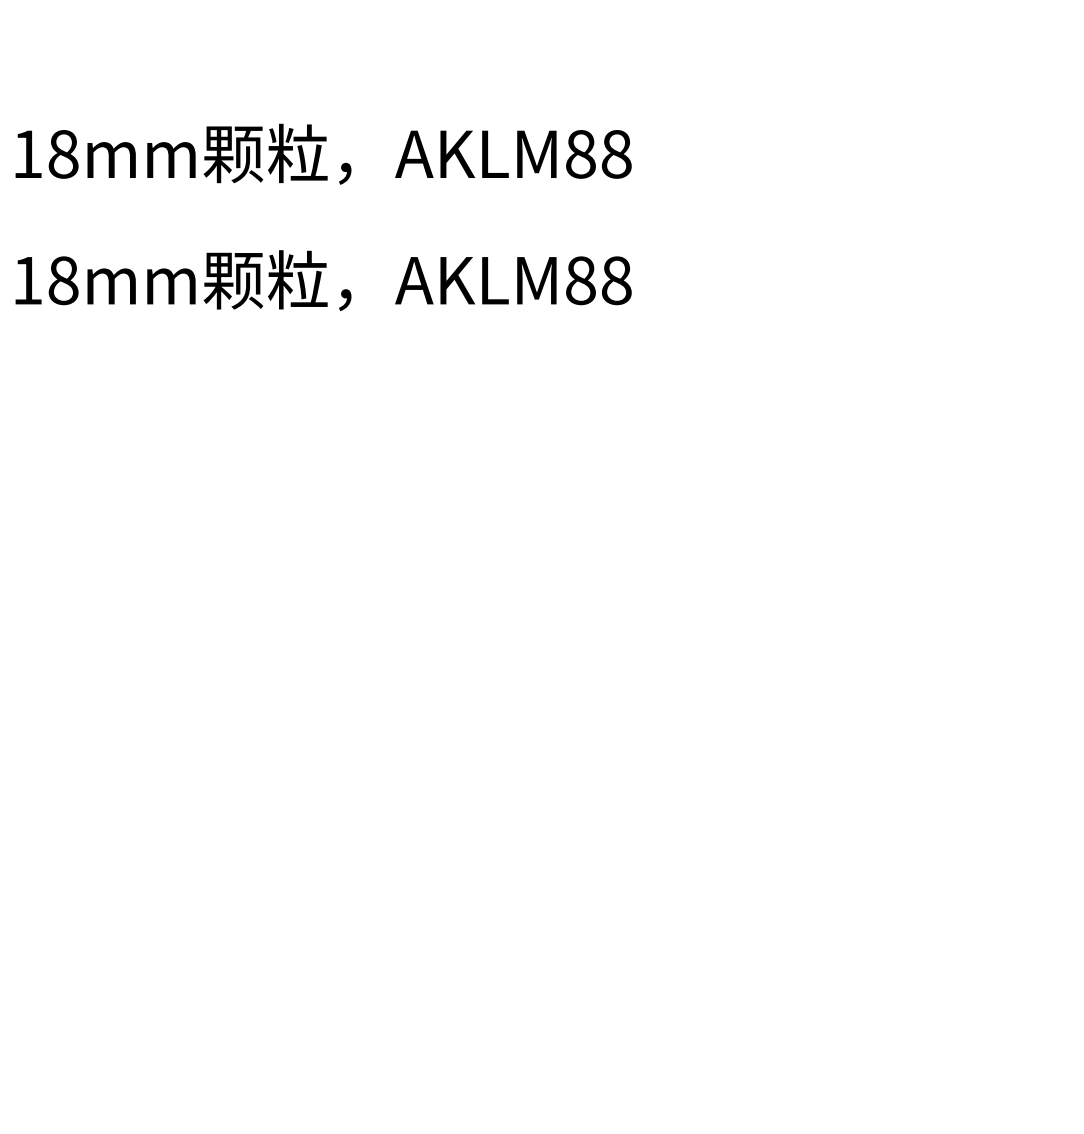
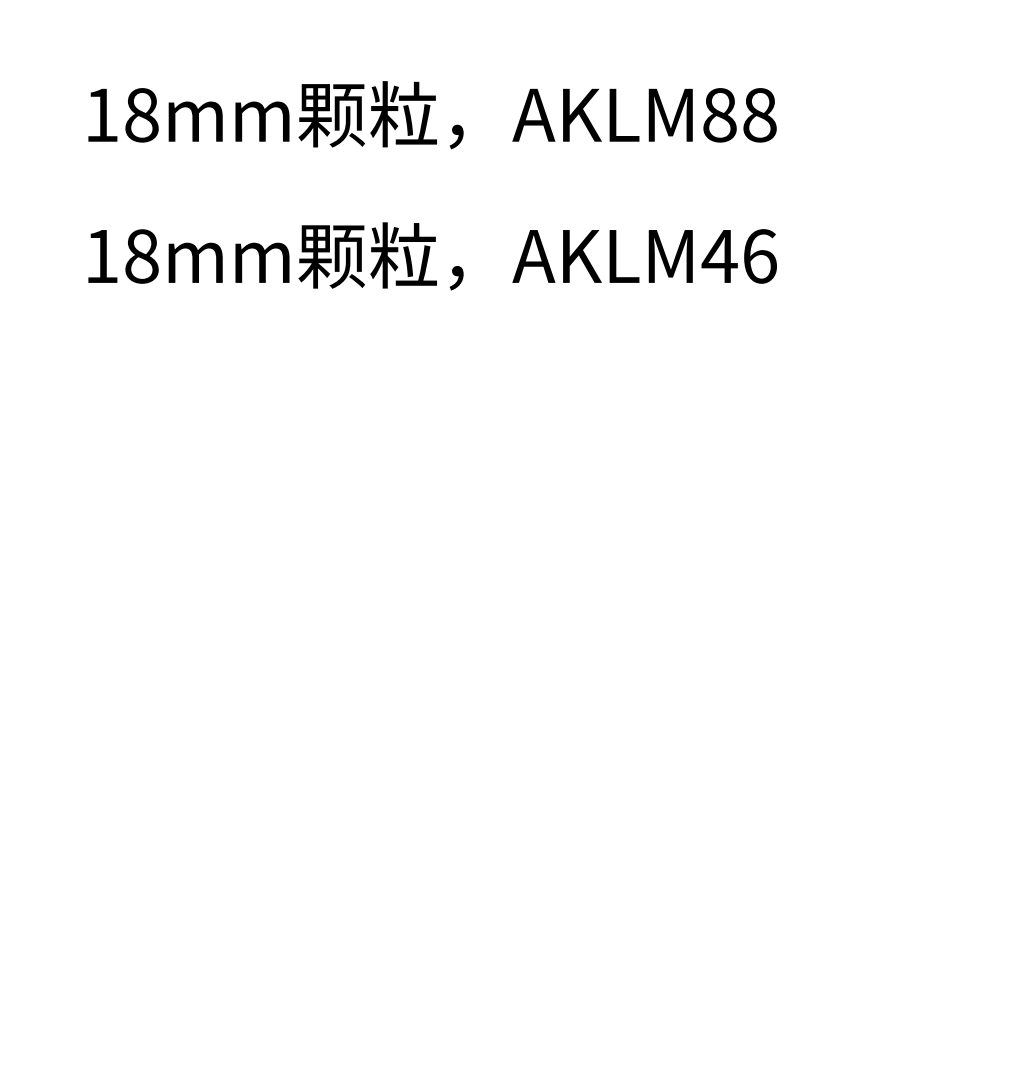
text: (597, 280) -> (738, 256), AKLM88 -> AKLM46

